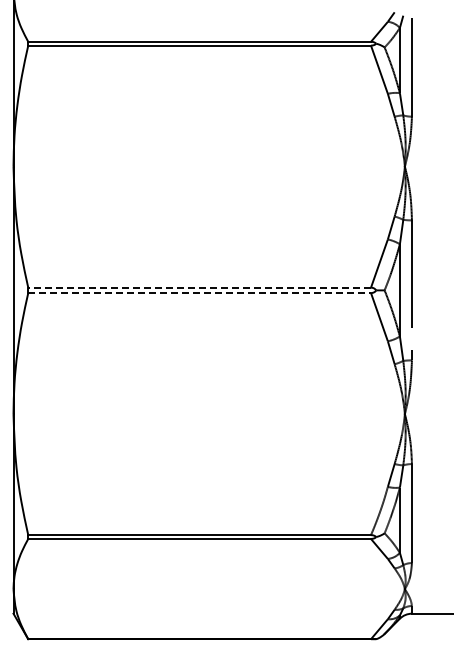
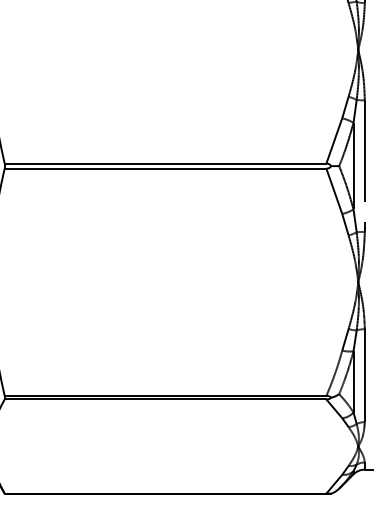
line: (199, 287) -> (165, 163), dashed -> solid
line: (200, 293) -> (166, 169), dashed -> solid

